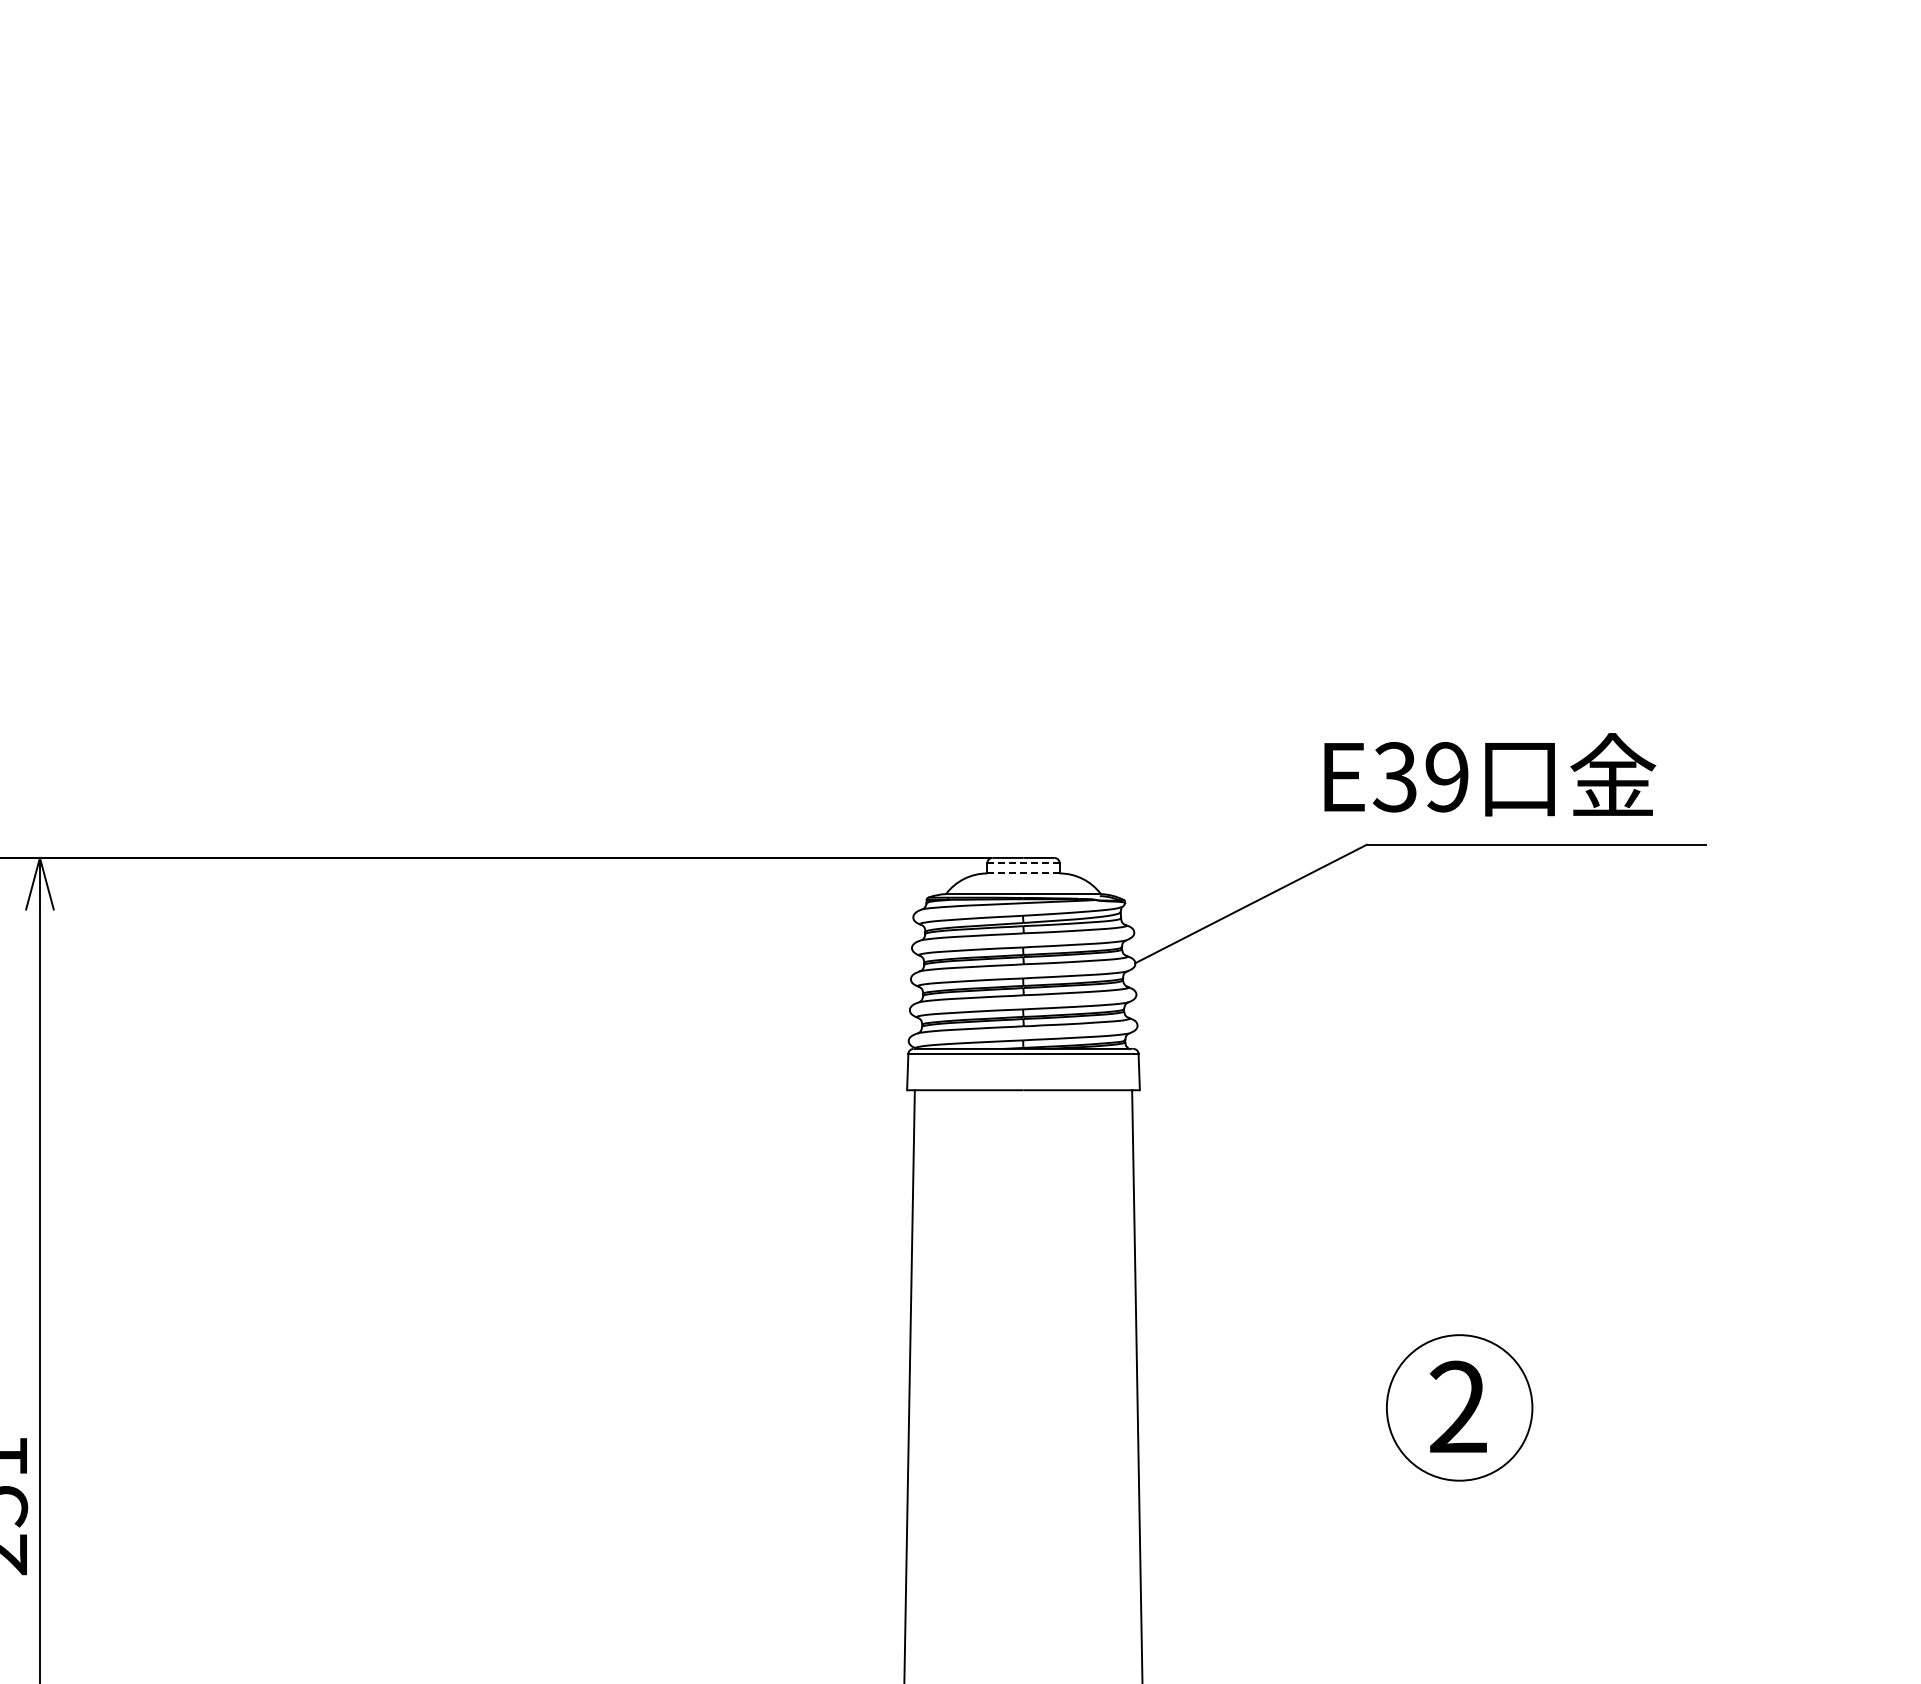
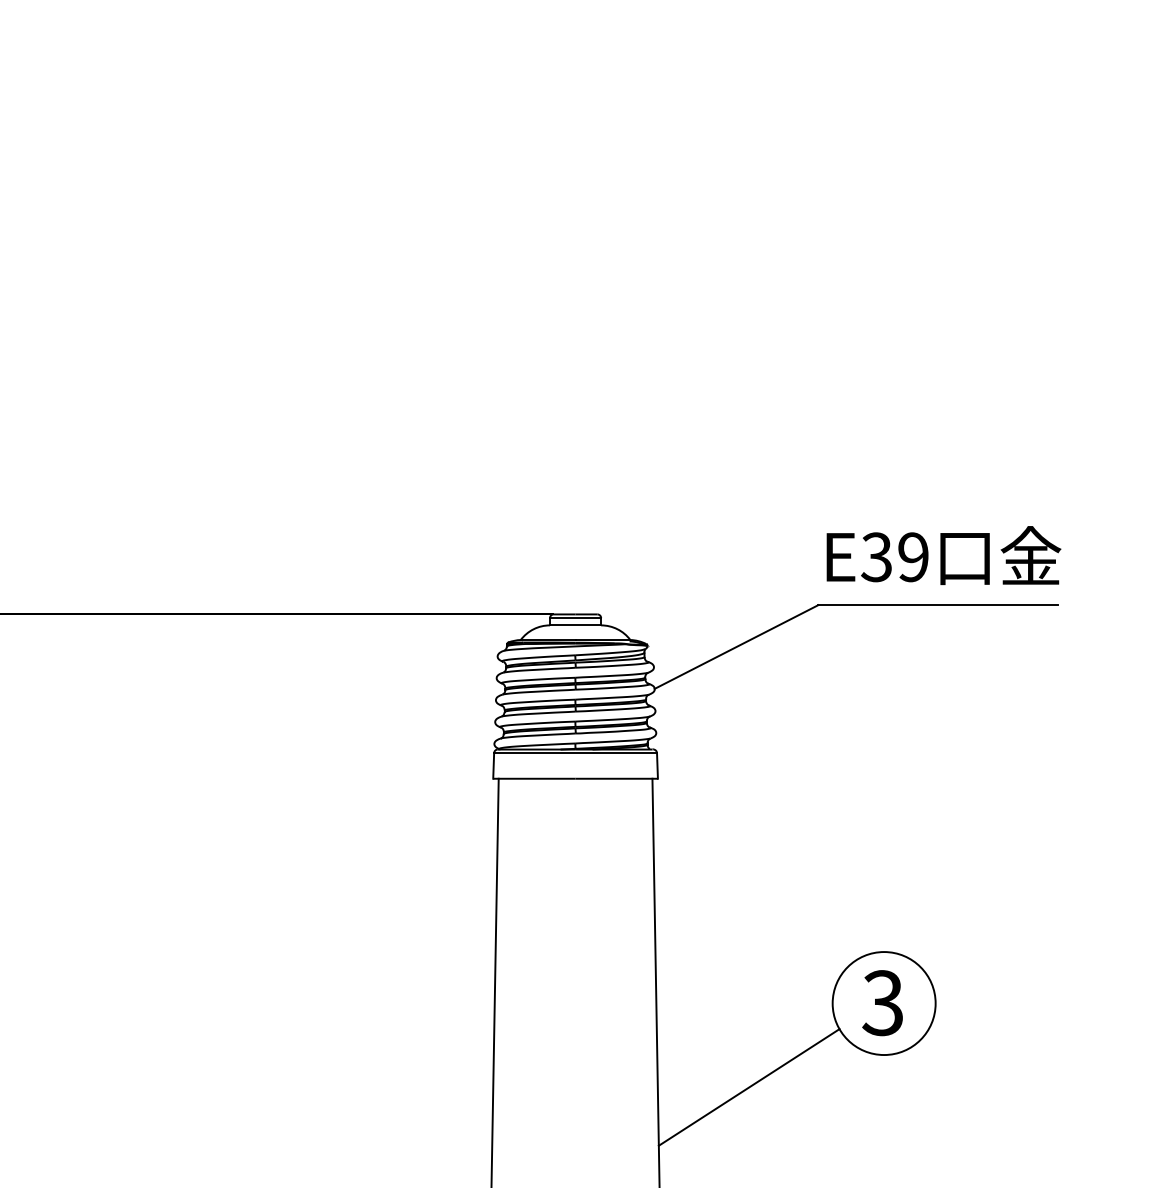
text: (1490, 774) -> (944, 555), moved
line: (1023, 863) -> (575, 618), dashed -> solid
line: (1023, 873) -> (575, 625), dashed -> solid
text: (1457, 1407) -> (882, 1003), 2 -> 3
line: (1268, 1526) -> (748, 1087), added

